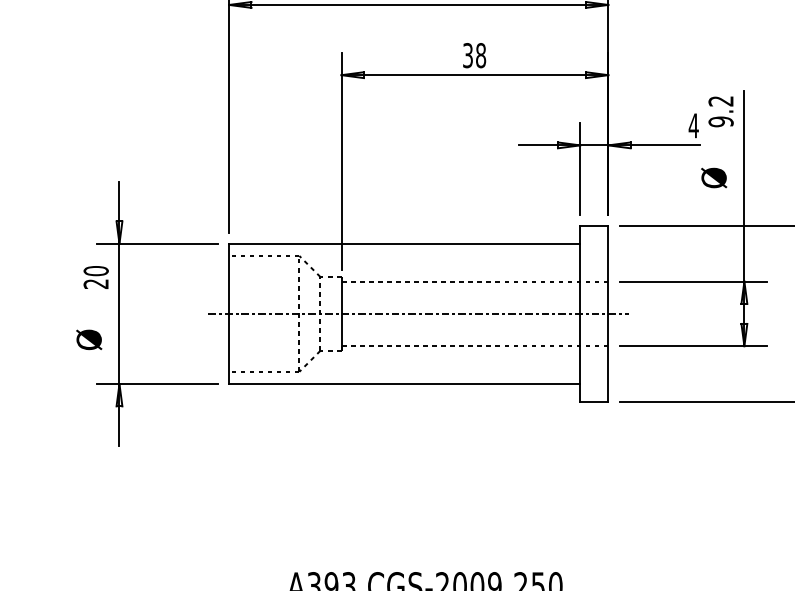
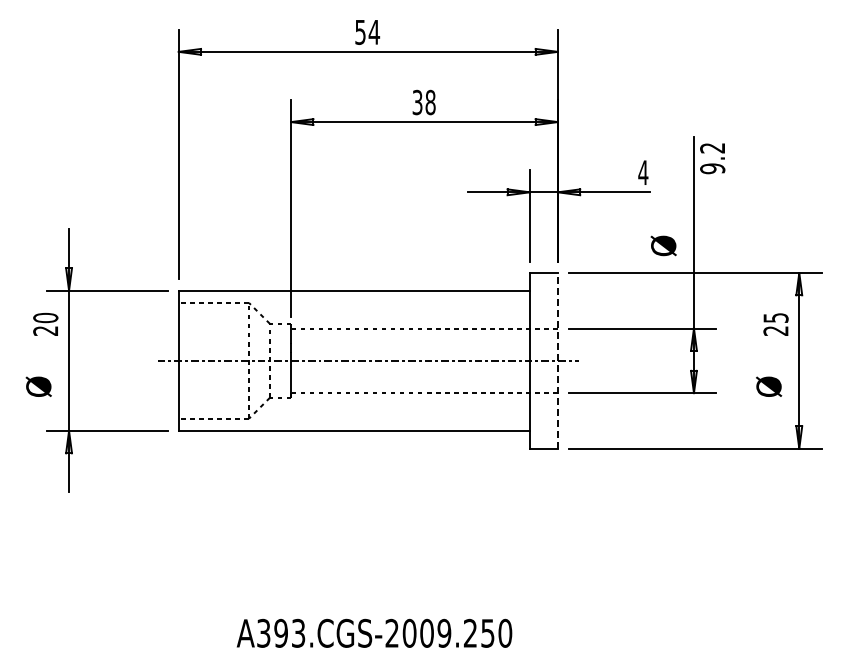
text: (720, 111) -> (712, 158), moved
text: (713, 177) -> (663, 245), moved
line: (607, 313) -> (557, 360), solid -> dashed

